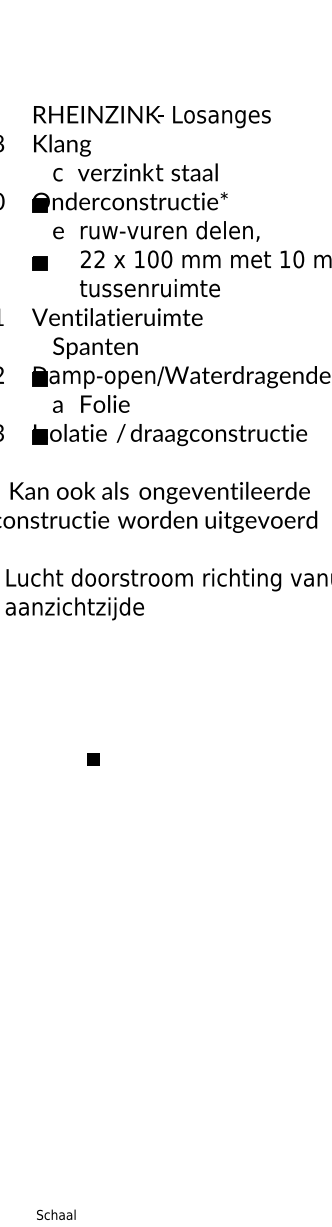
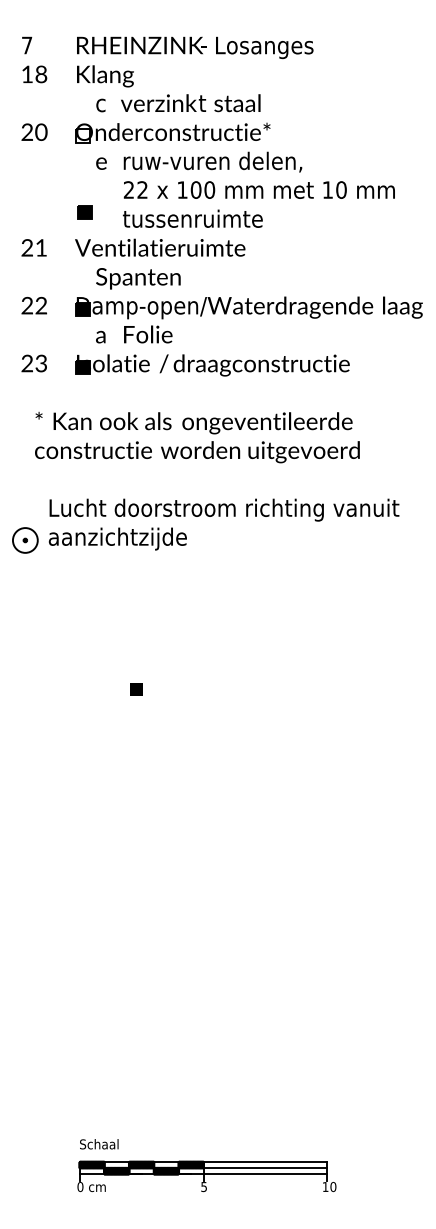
fill: (39, 204) -> (82, 135), removed
part: (39, 263) -> (84, 212), moved

